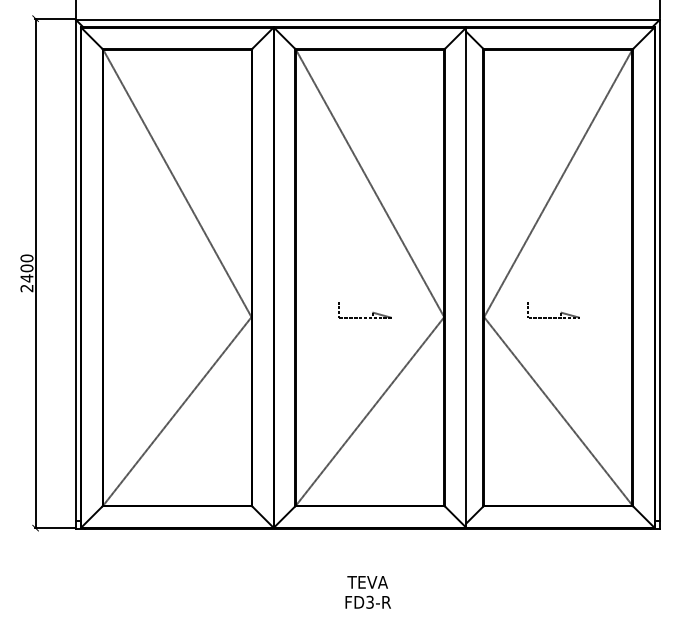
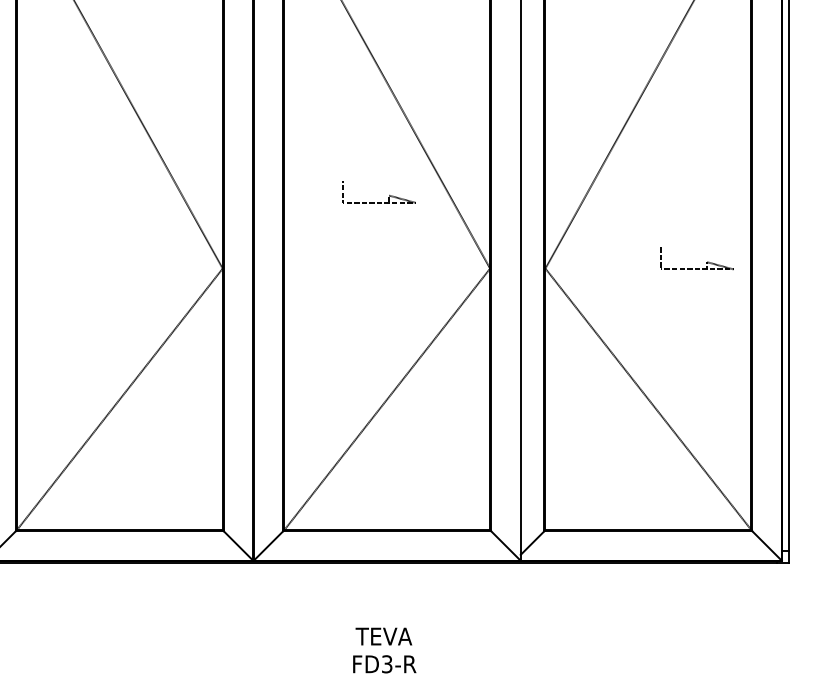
part: (364, 317) -> (378, 202), moved
part: (553, 317) -> (697, 269), moved

